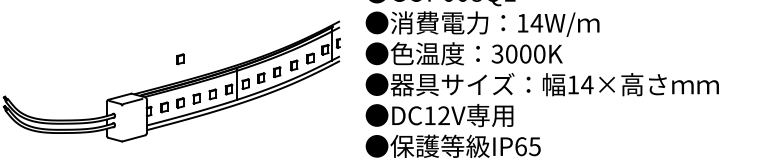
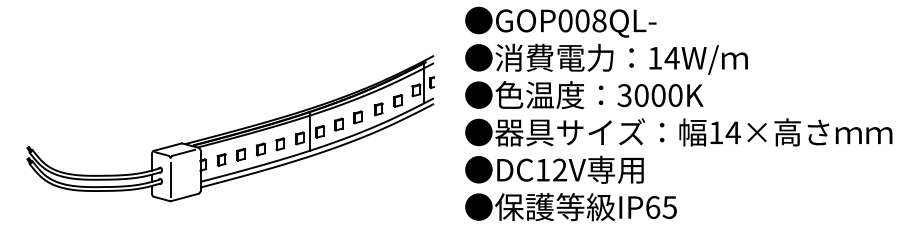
part: (180, 59) -> (241, 101), removed
line: (122, 123) -> (170, 179), added

